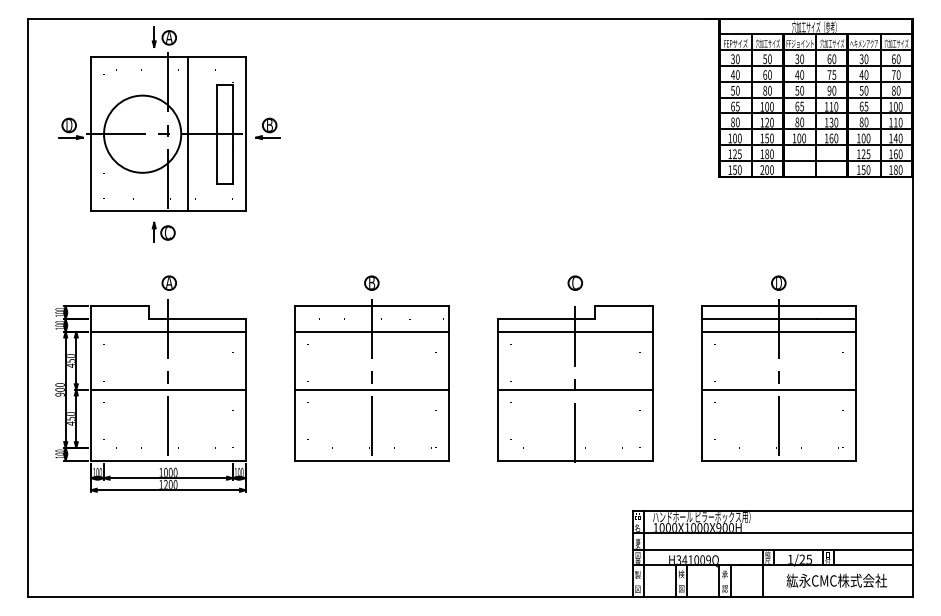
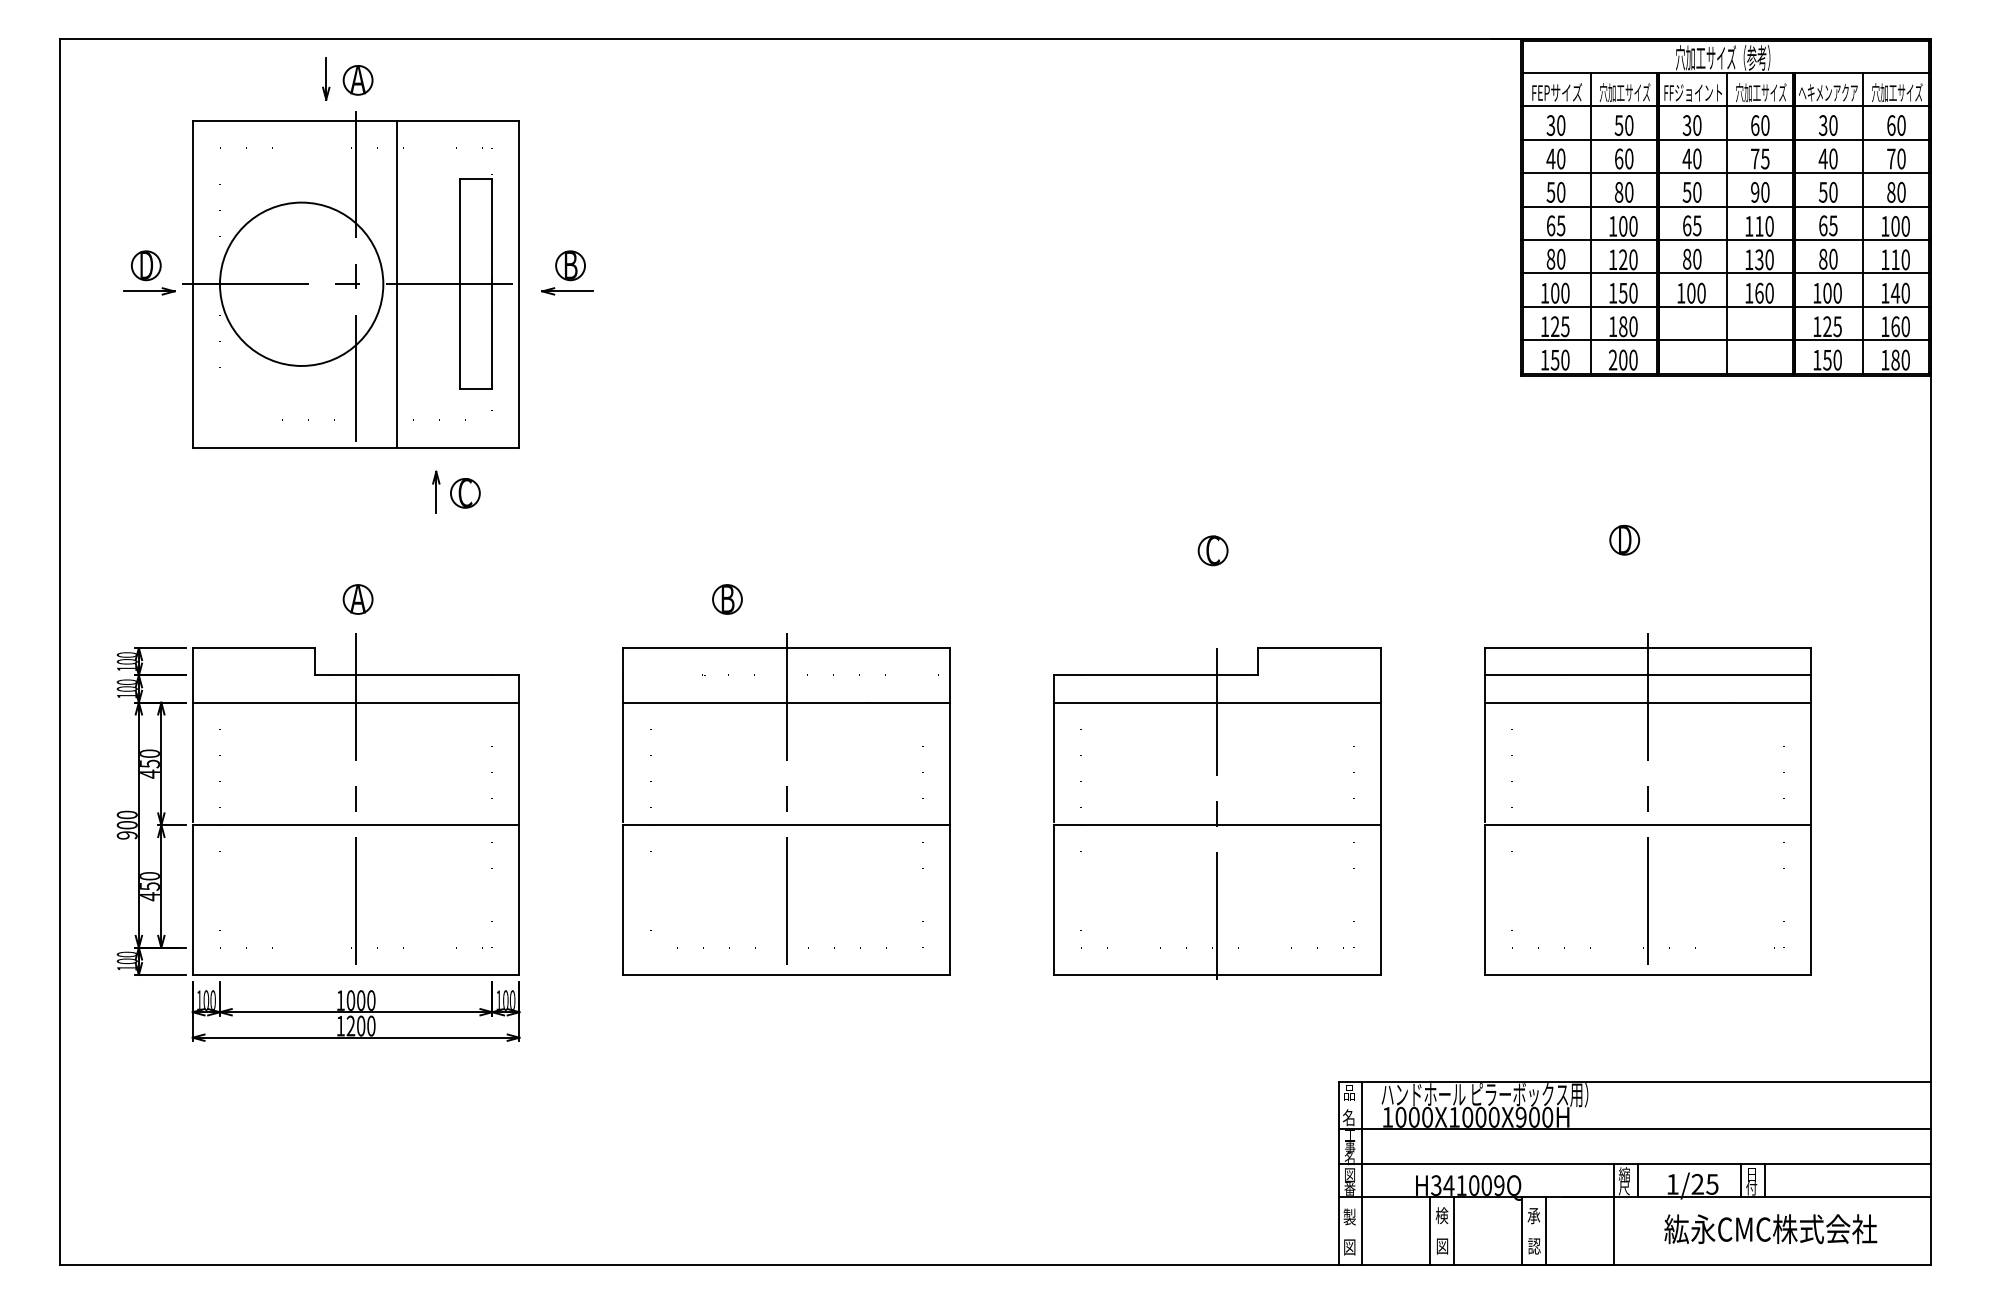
part: (163, 231) -> (455, 490), moved
part: (371, 282) -> (726, 598), moved
part: (574, 282) -> (1211, 549), moved
part: (778, 282) -> (1624, 538), moved

